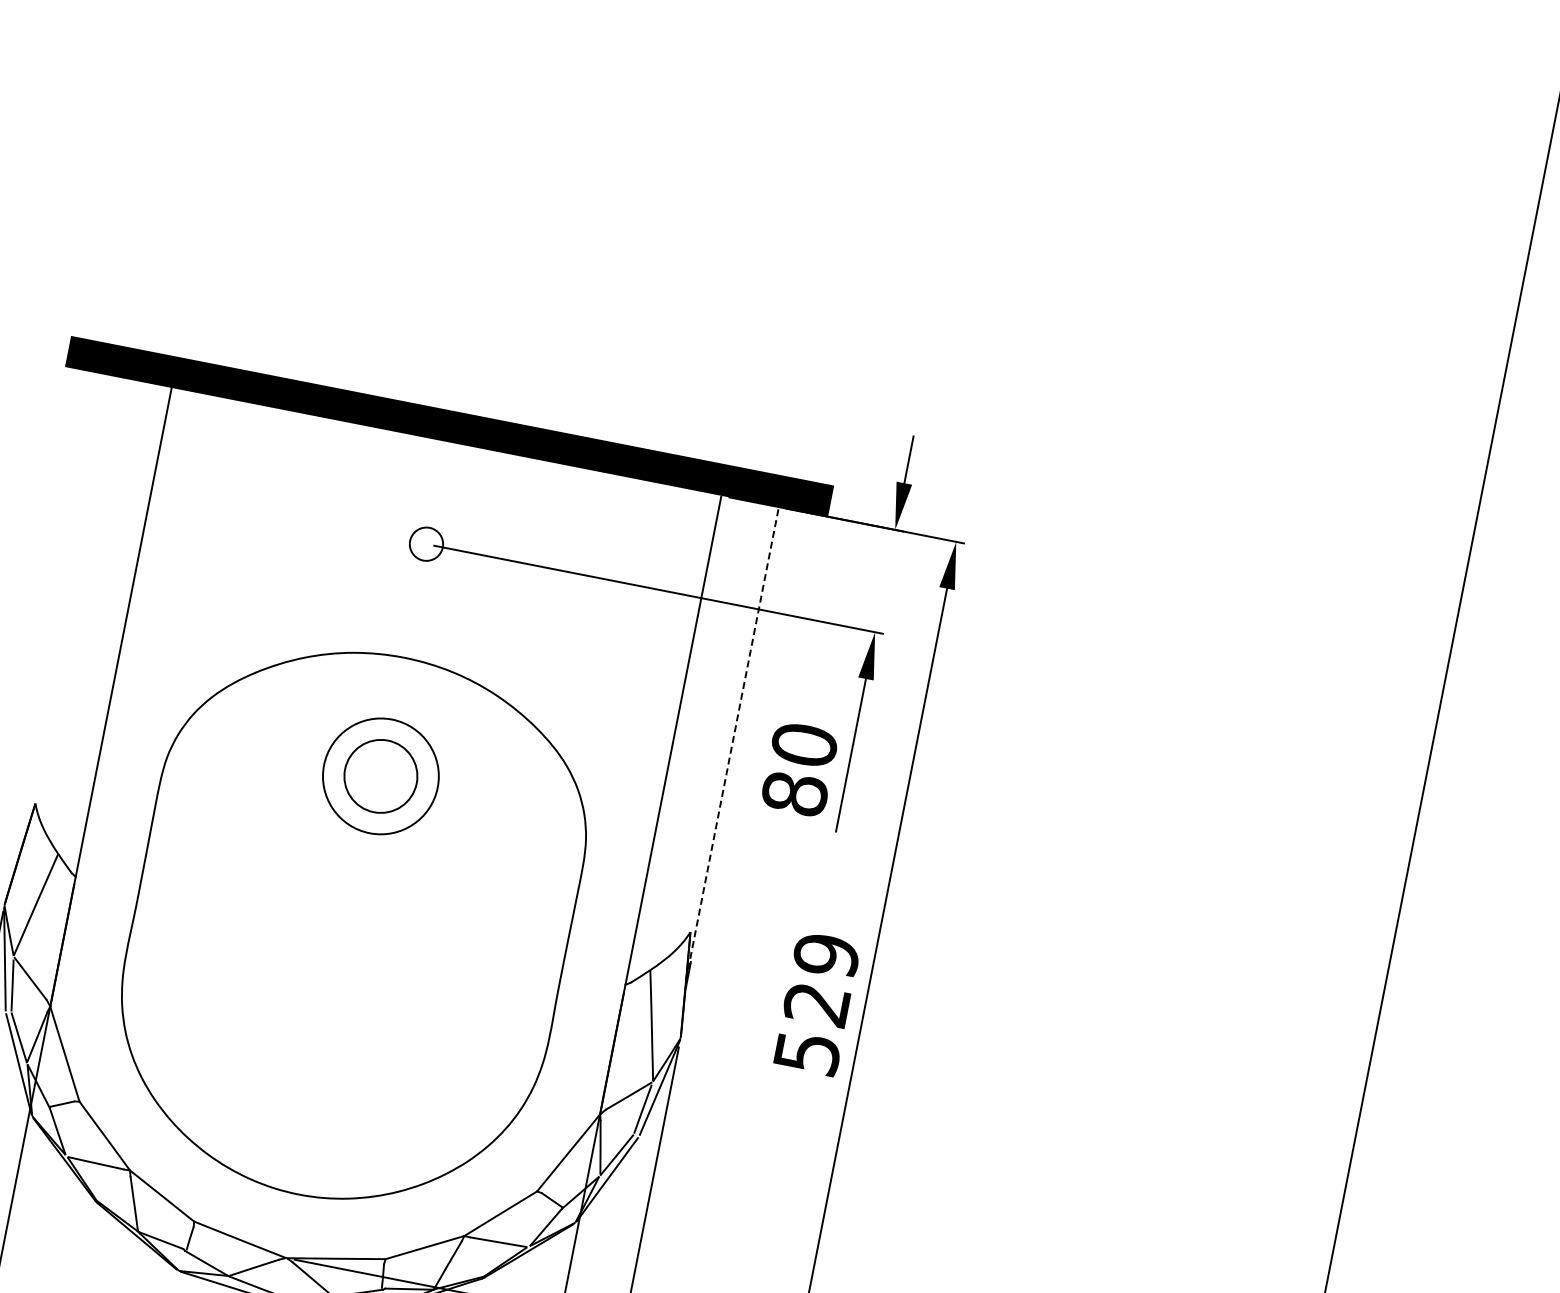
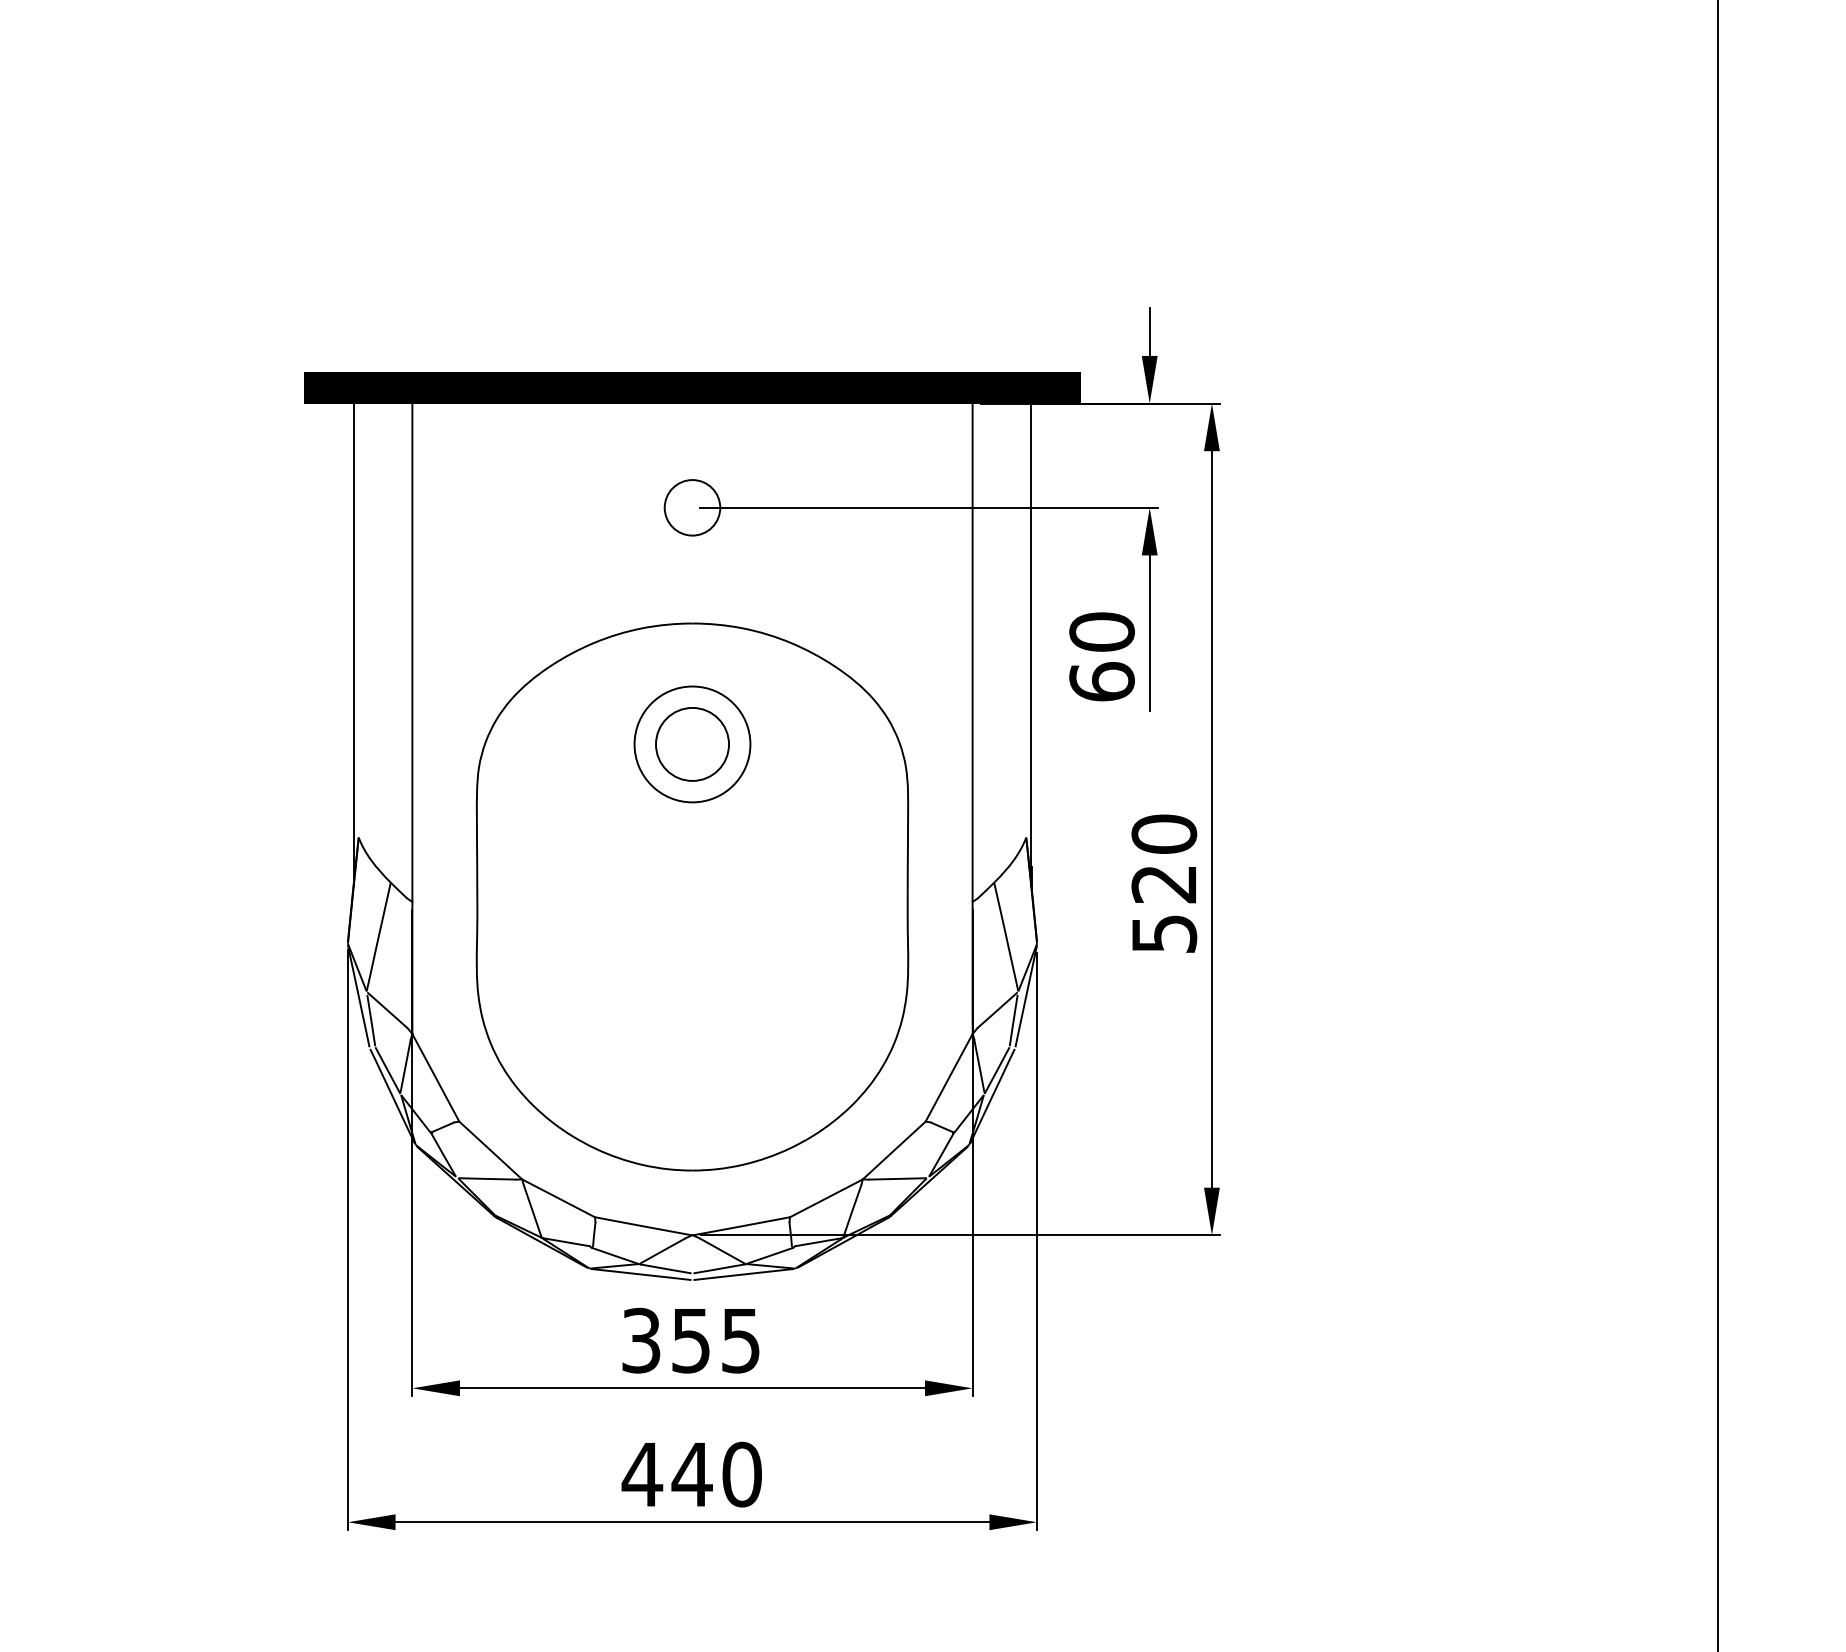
circle: (426, 543) -> (692, 507), size x1.67
line: (67, 613) -> (353, 644), added
line: (732, 743) -> (1031, 644), dashed -> solid
text: (794, 793) -> (1101, 681), 80 -> 60
text: (826, 955) -> (1164, 834), 529 -> 520

